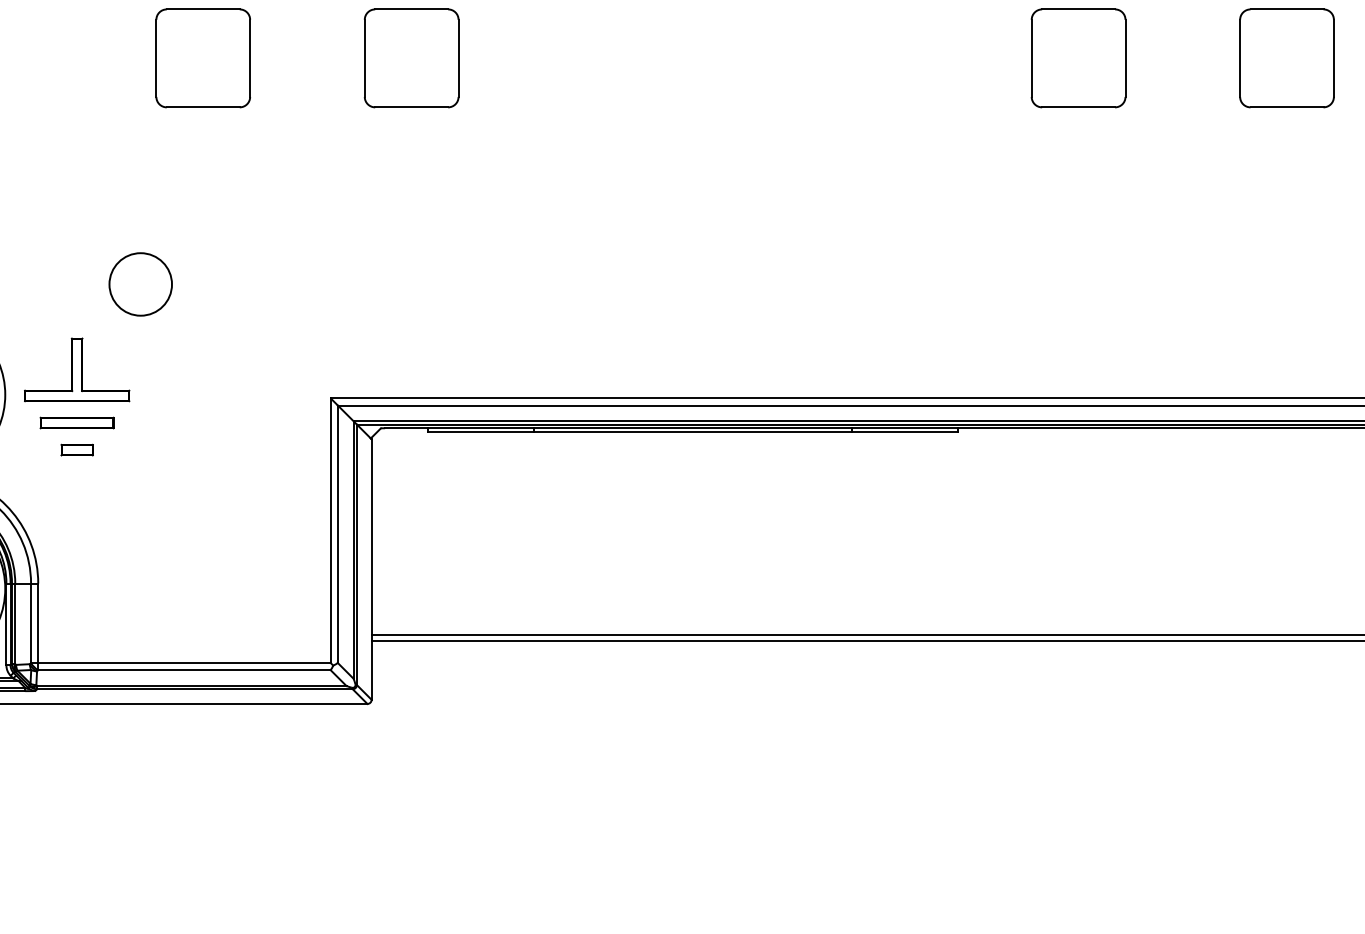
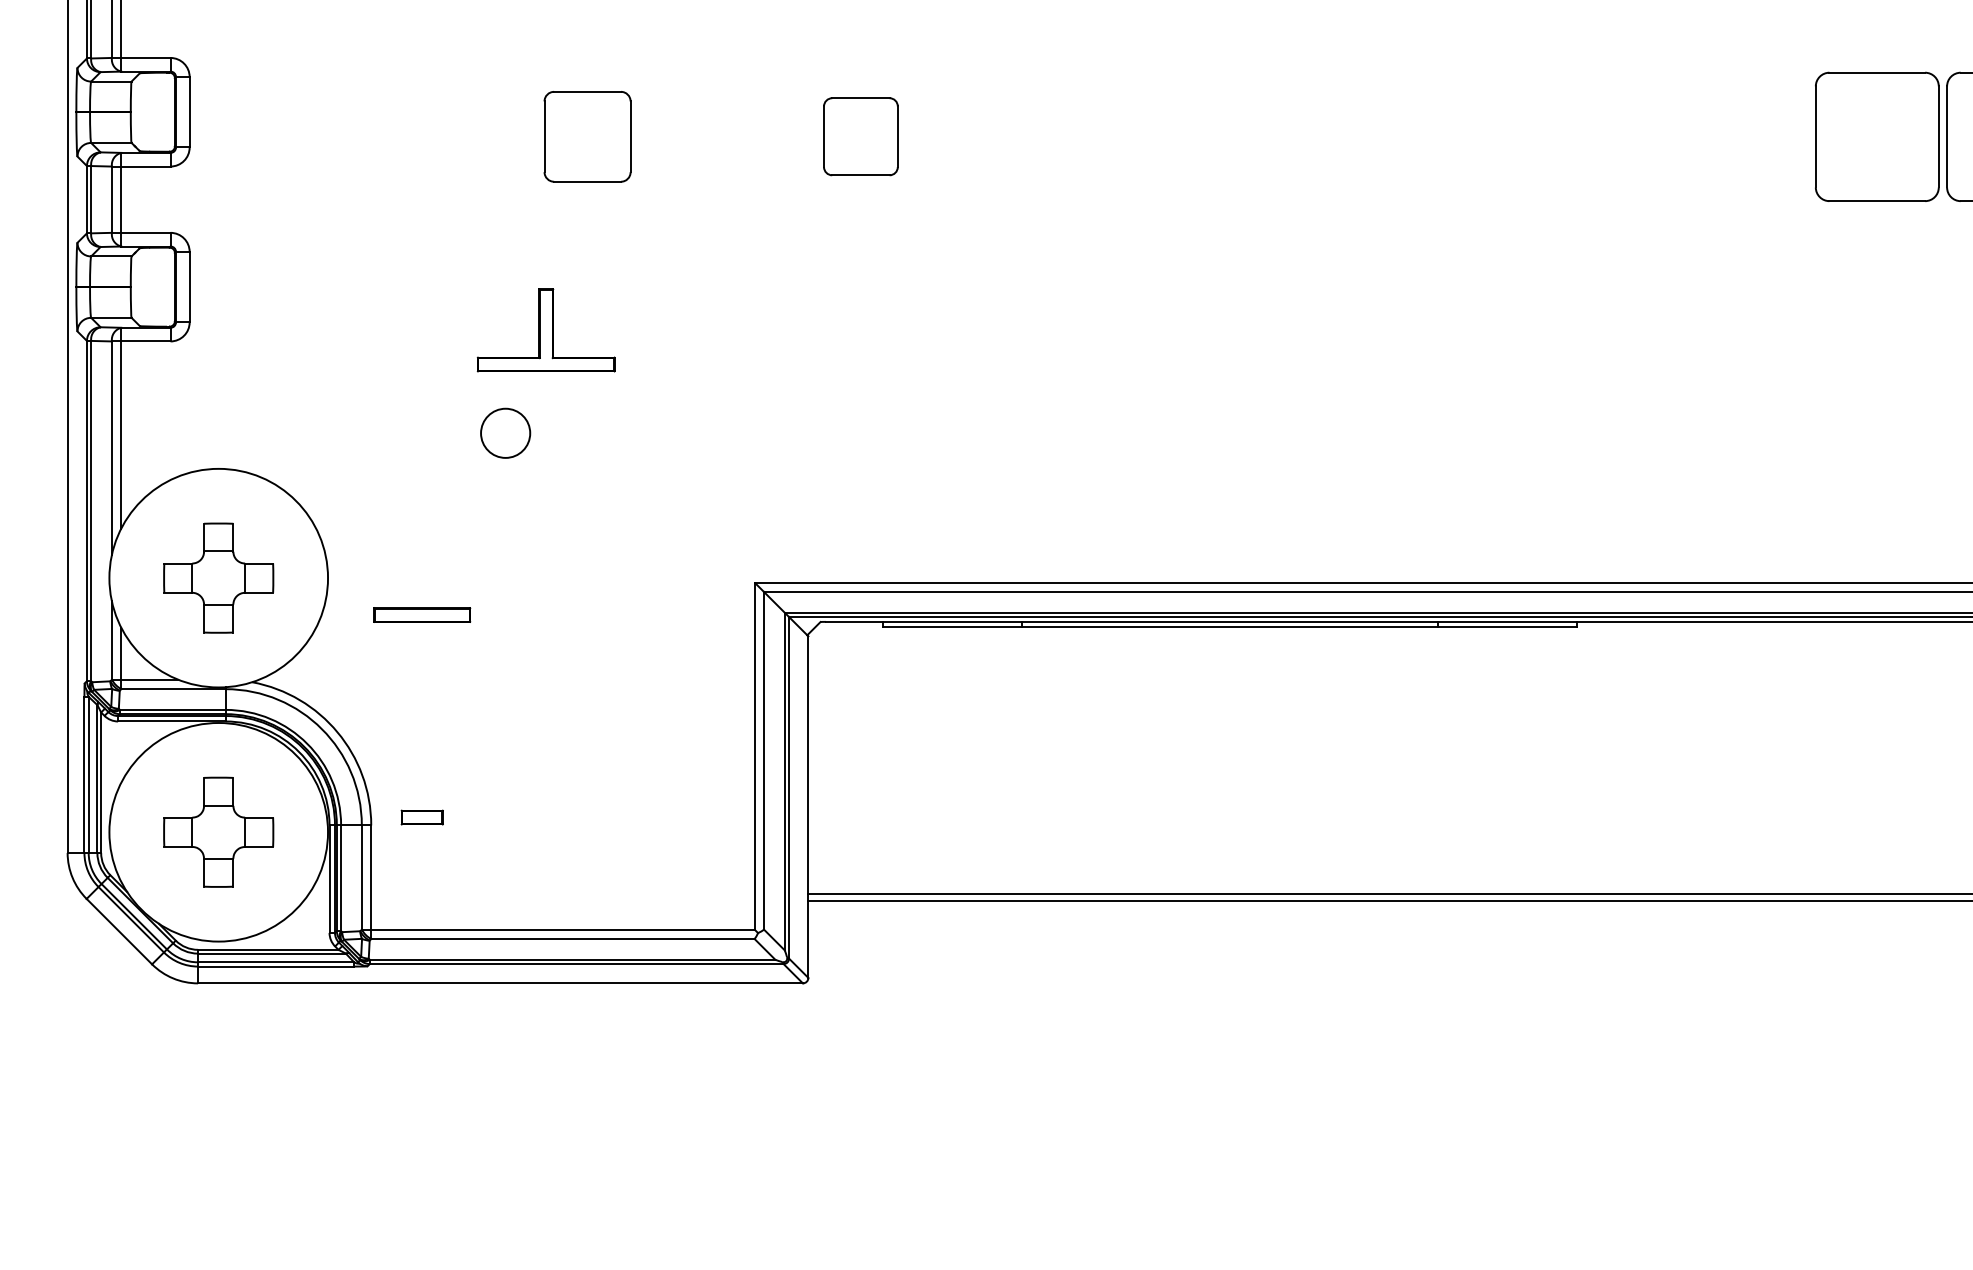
part: (203, 58) -> (587, 136), size x0.7
part: (411, 58) -> (860, 136), size x0.6
part: (1078, 58) -> (1877, 136), moved
circle: (140, 284) -> (505, 433), size x0.6
part: (76, 369) -> (545, 330), moved
part: (76, 450) -> (421, 817), moved

